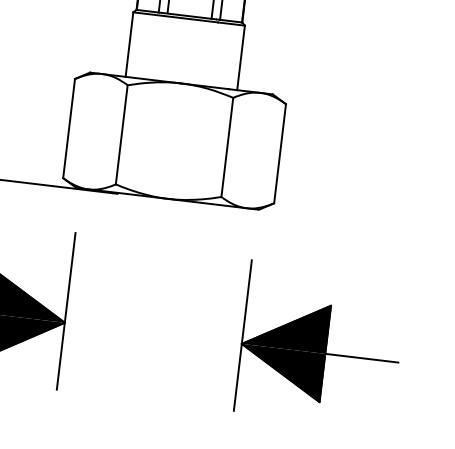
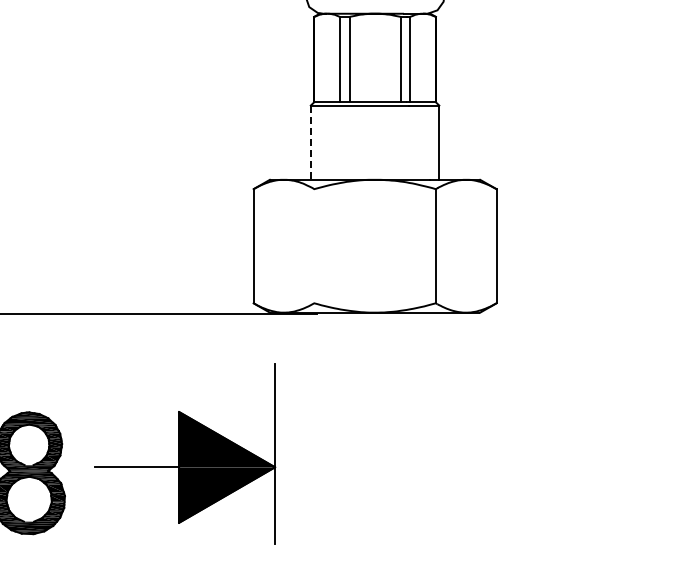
line: (129, 45) -> (310, 143), solid -> dashed
line: (121, 135) -> (314, 246), removed
part: (320, 344) -> (568, 457), removed

